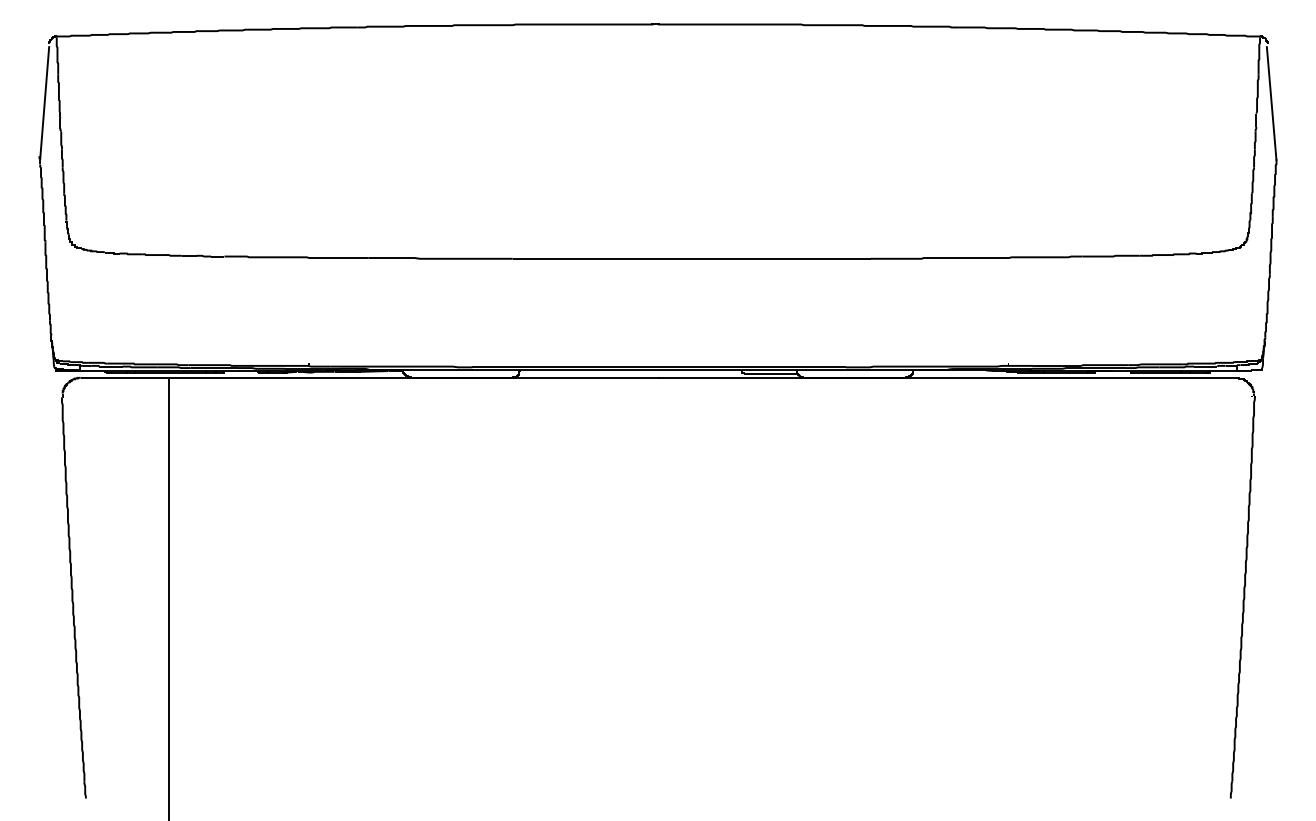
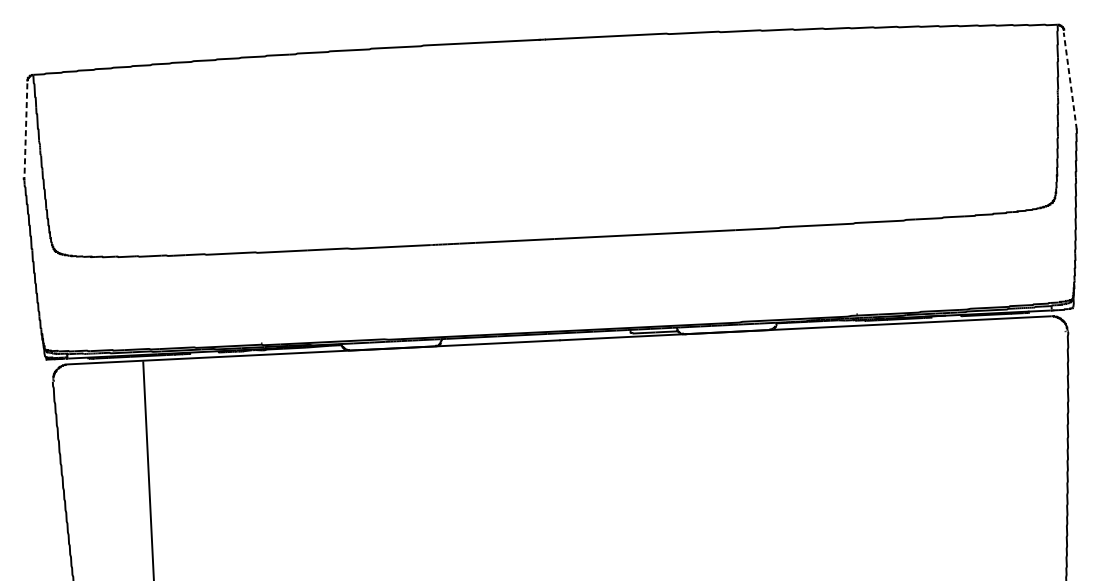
line: (44, 102) -> (25, 131), solid -> dashed
line: (1271, 102) -> (1070, 80), solid -> dashed

